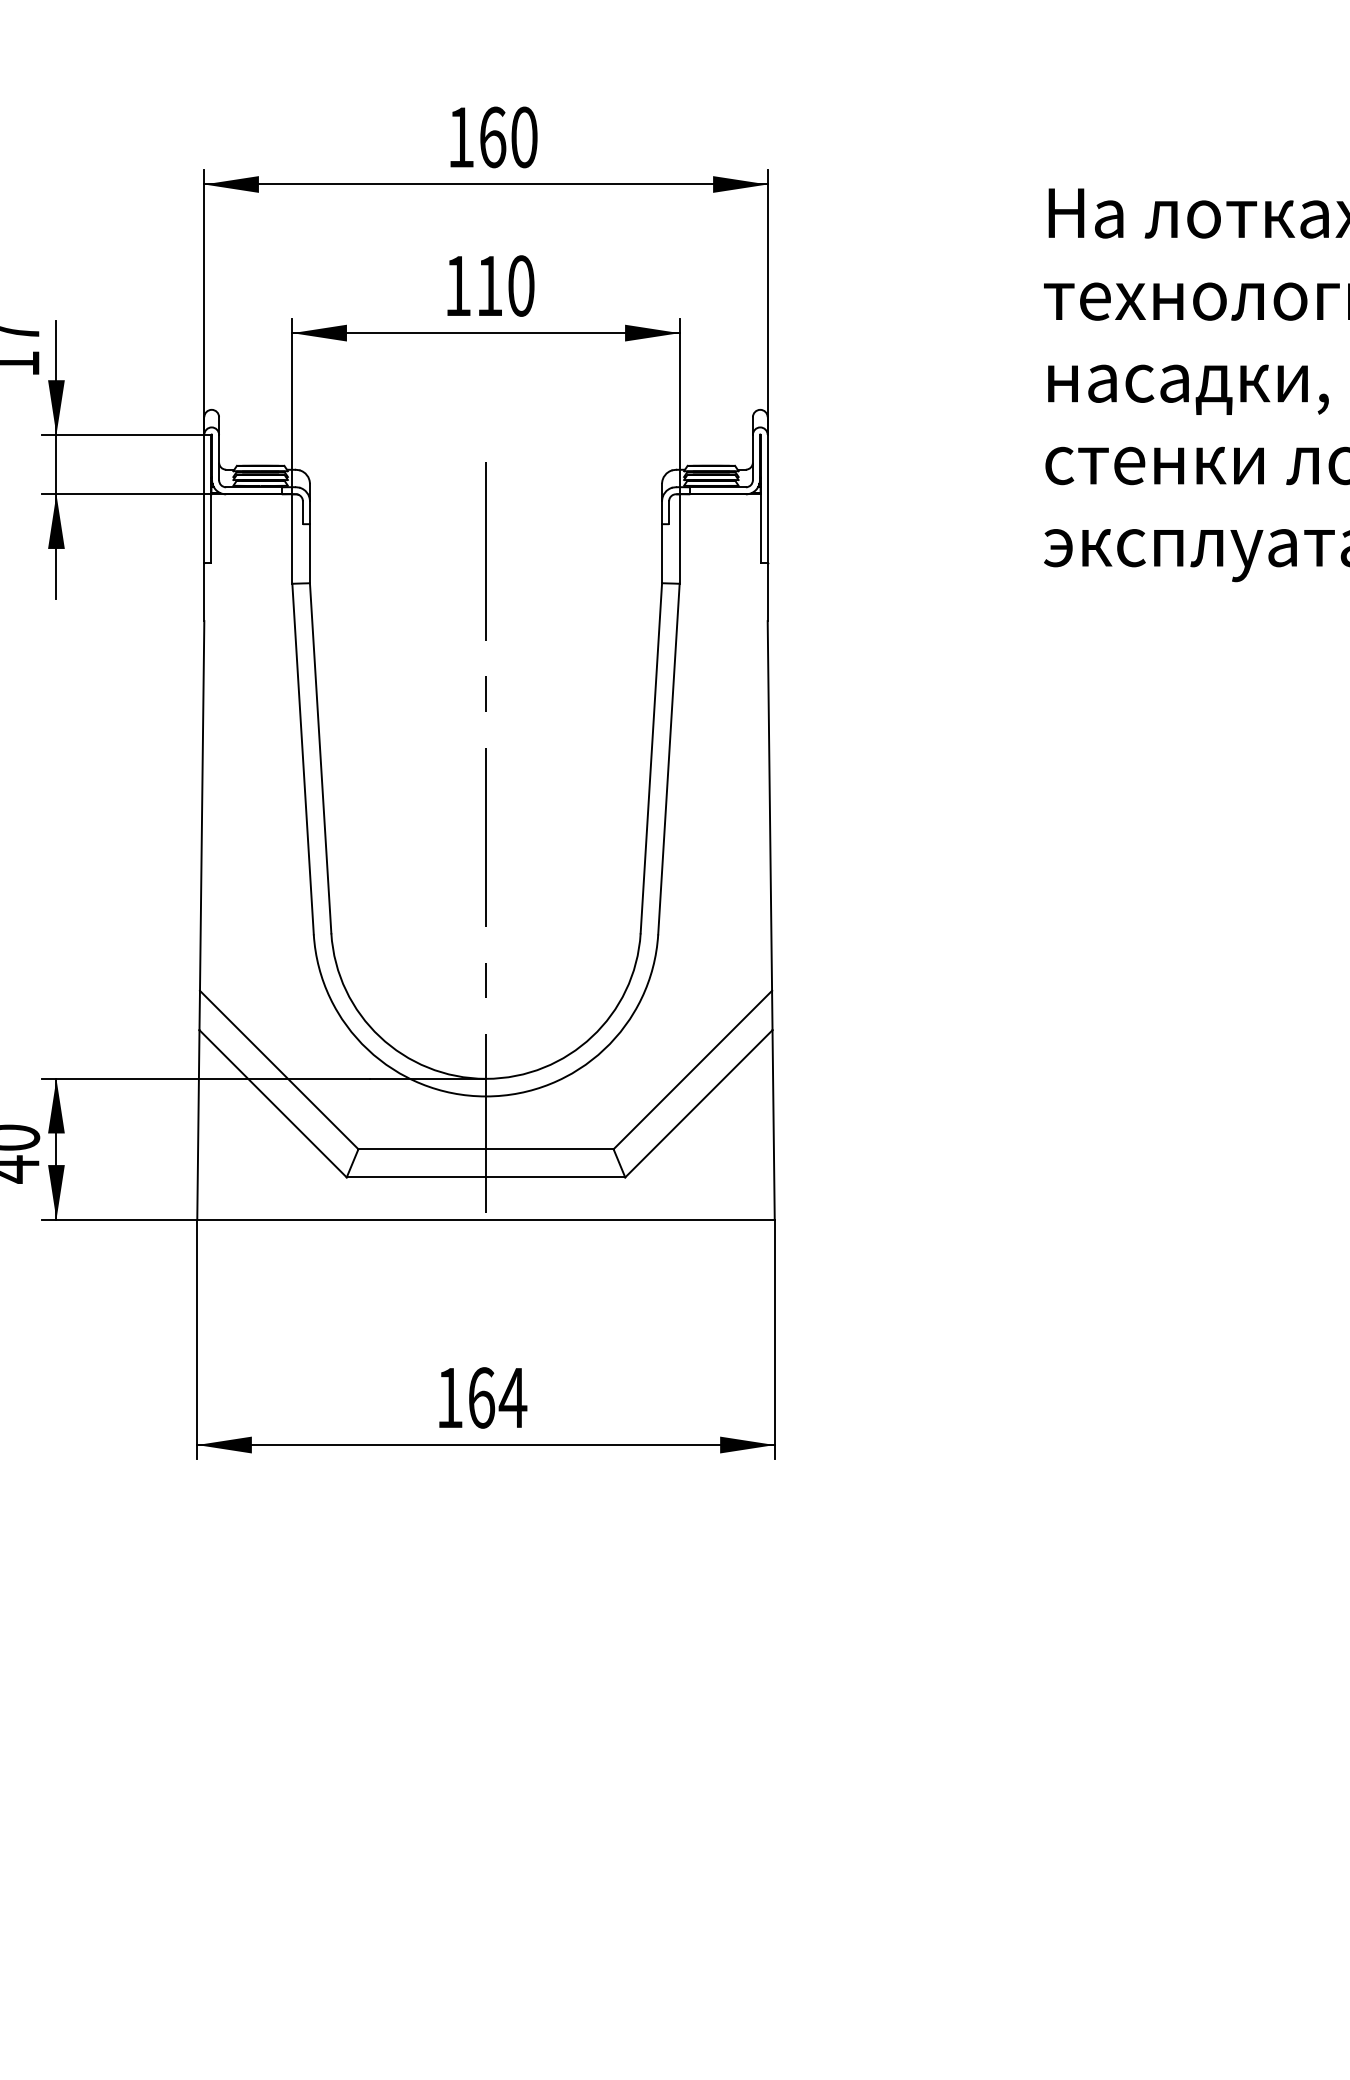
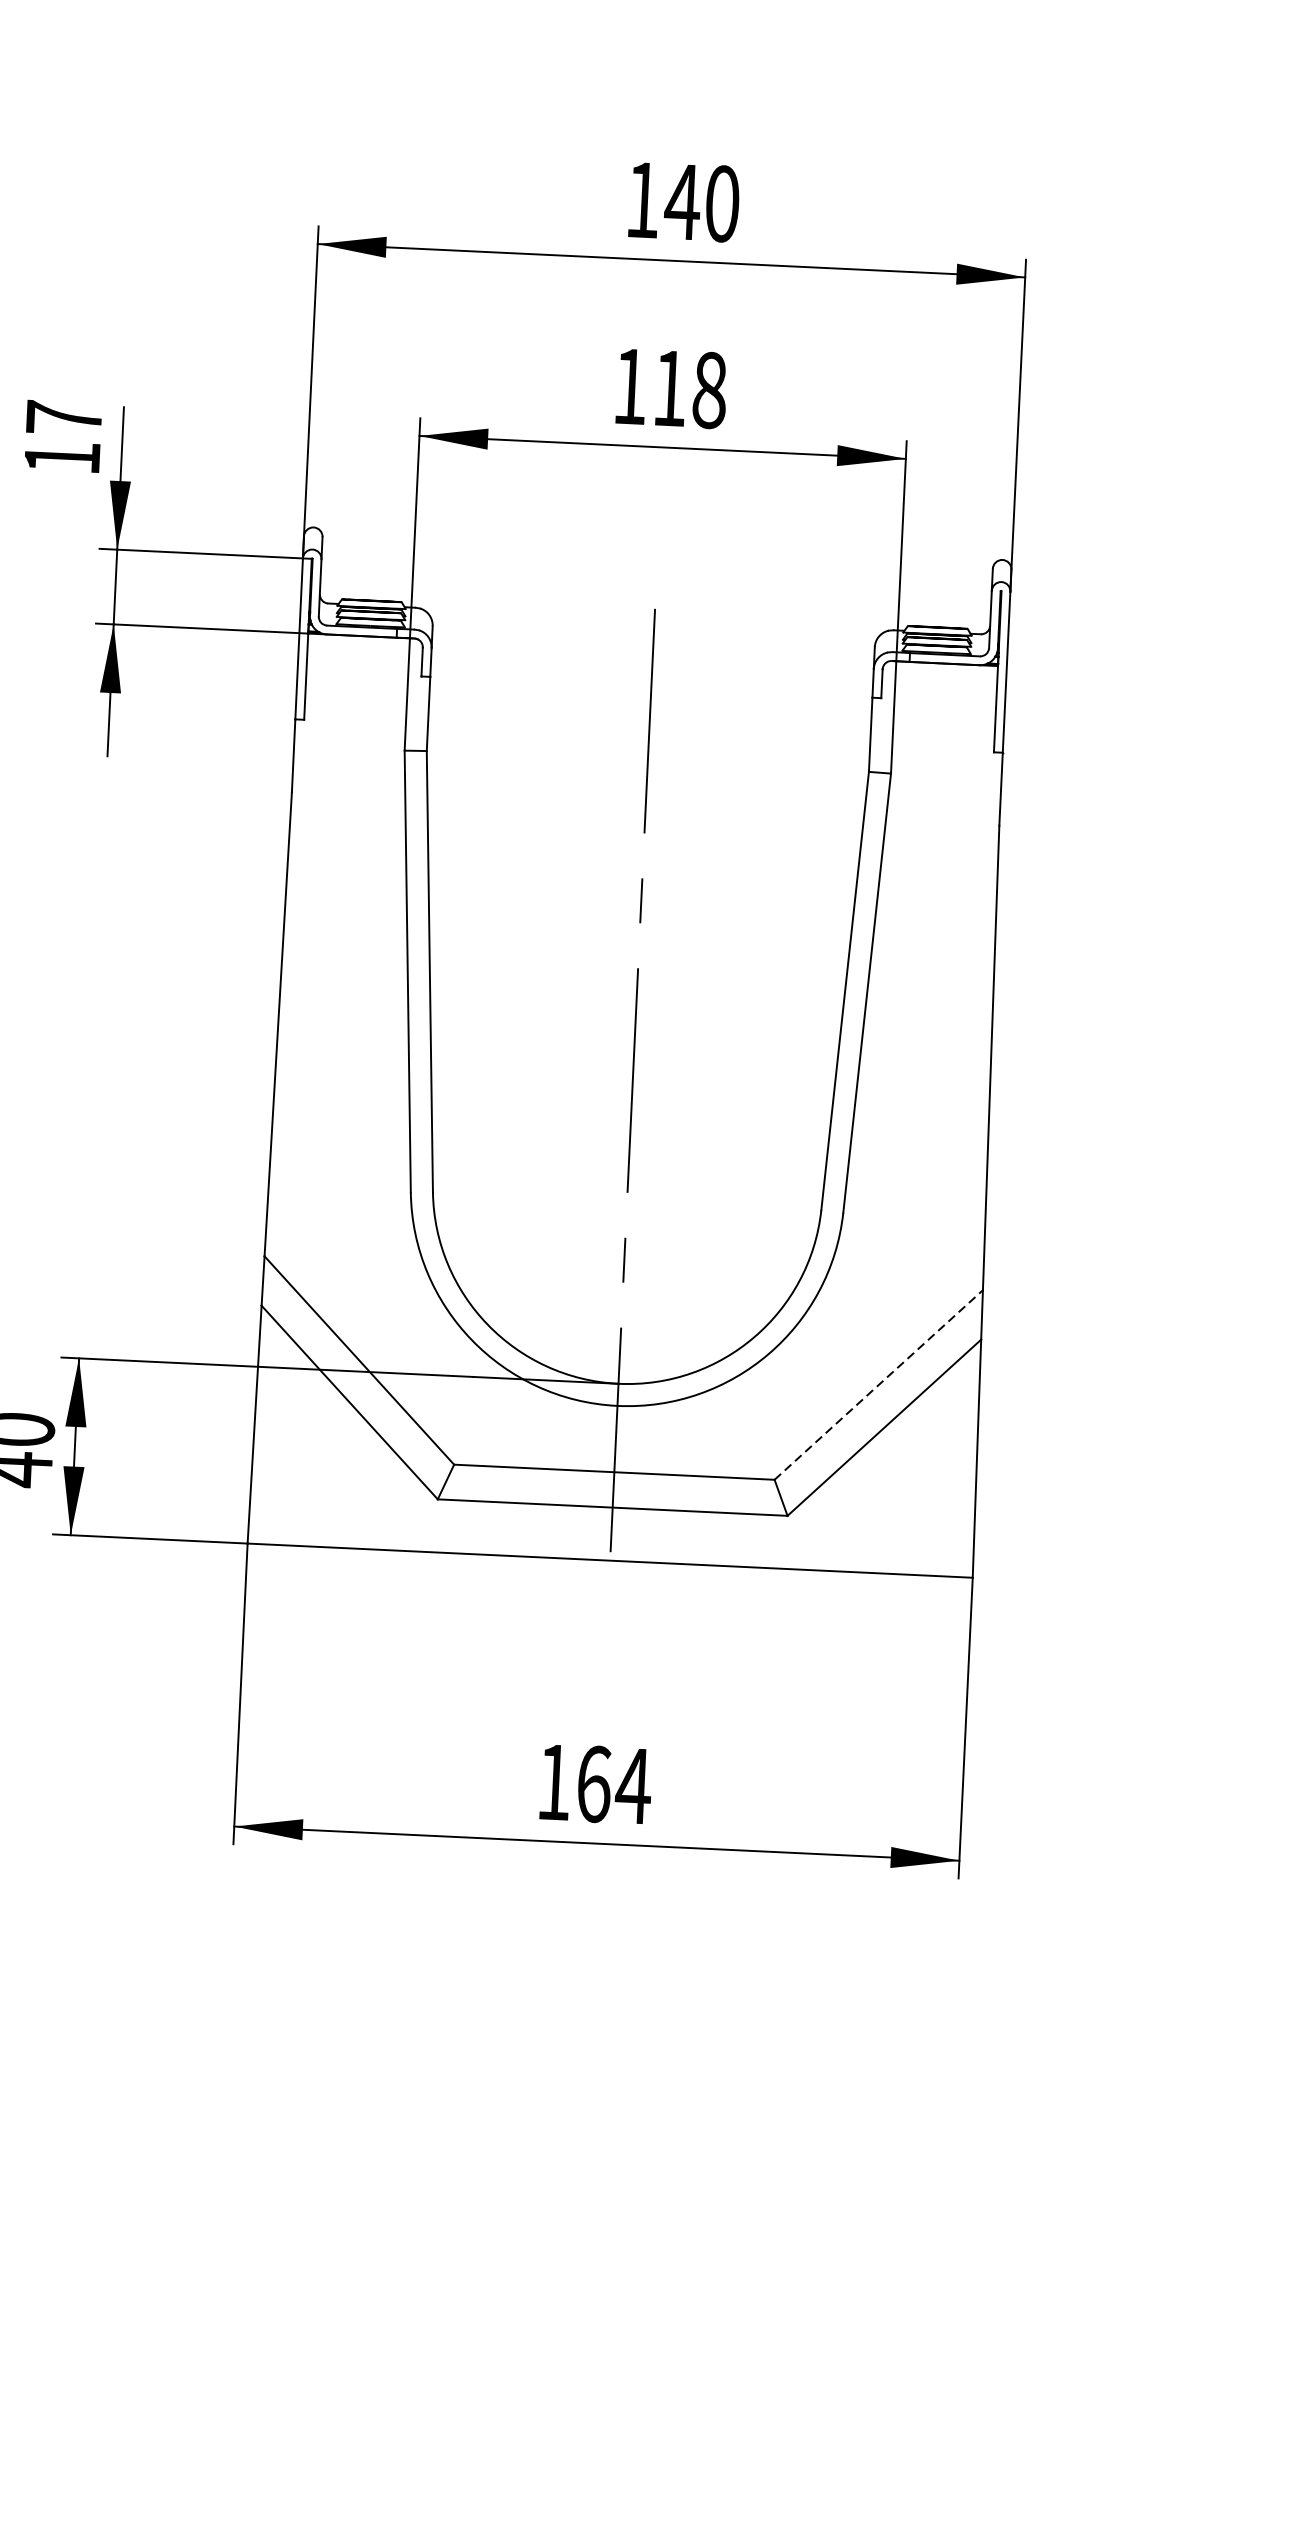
text: (492, 137) -> (682, 202), 160 -> 140
text: (521, 285) -> (710, 389), 110 -> 118
line: (693, 1069) -> (879, 1384), solid -> dashed

